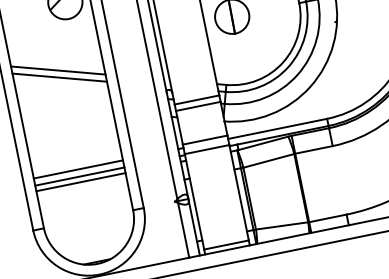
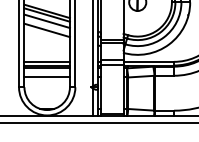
line: (60, 90) -> (46, 21), added
line: (64, 108) -> (46, 30), added
line: (83, 200) -> (46, 77), added

